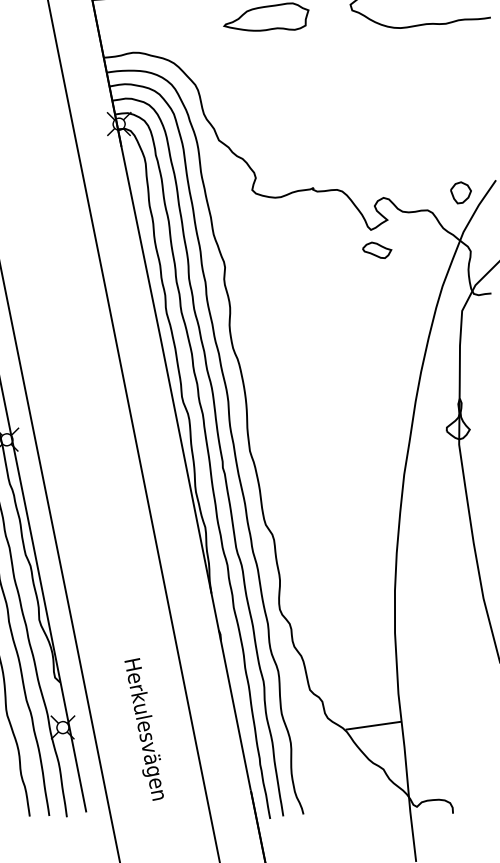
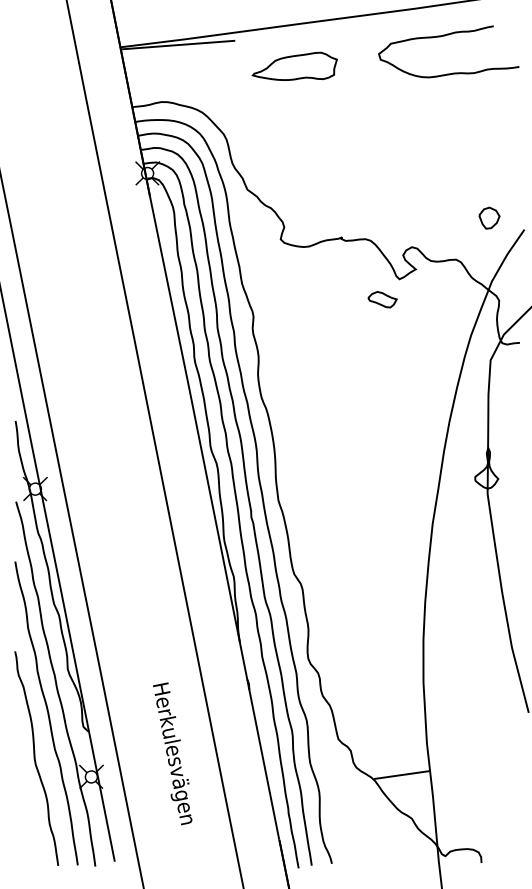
part: (461, 192) -> (489, 217), moved
part: (377, 250) -> (382, 299), moved
text: (144, 729) -> (172, 753), moved

